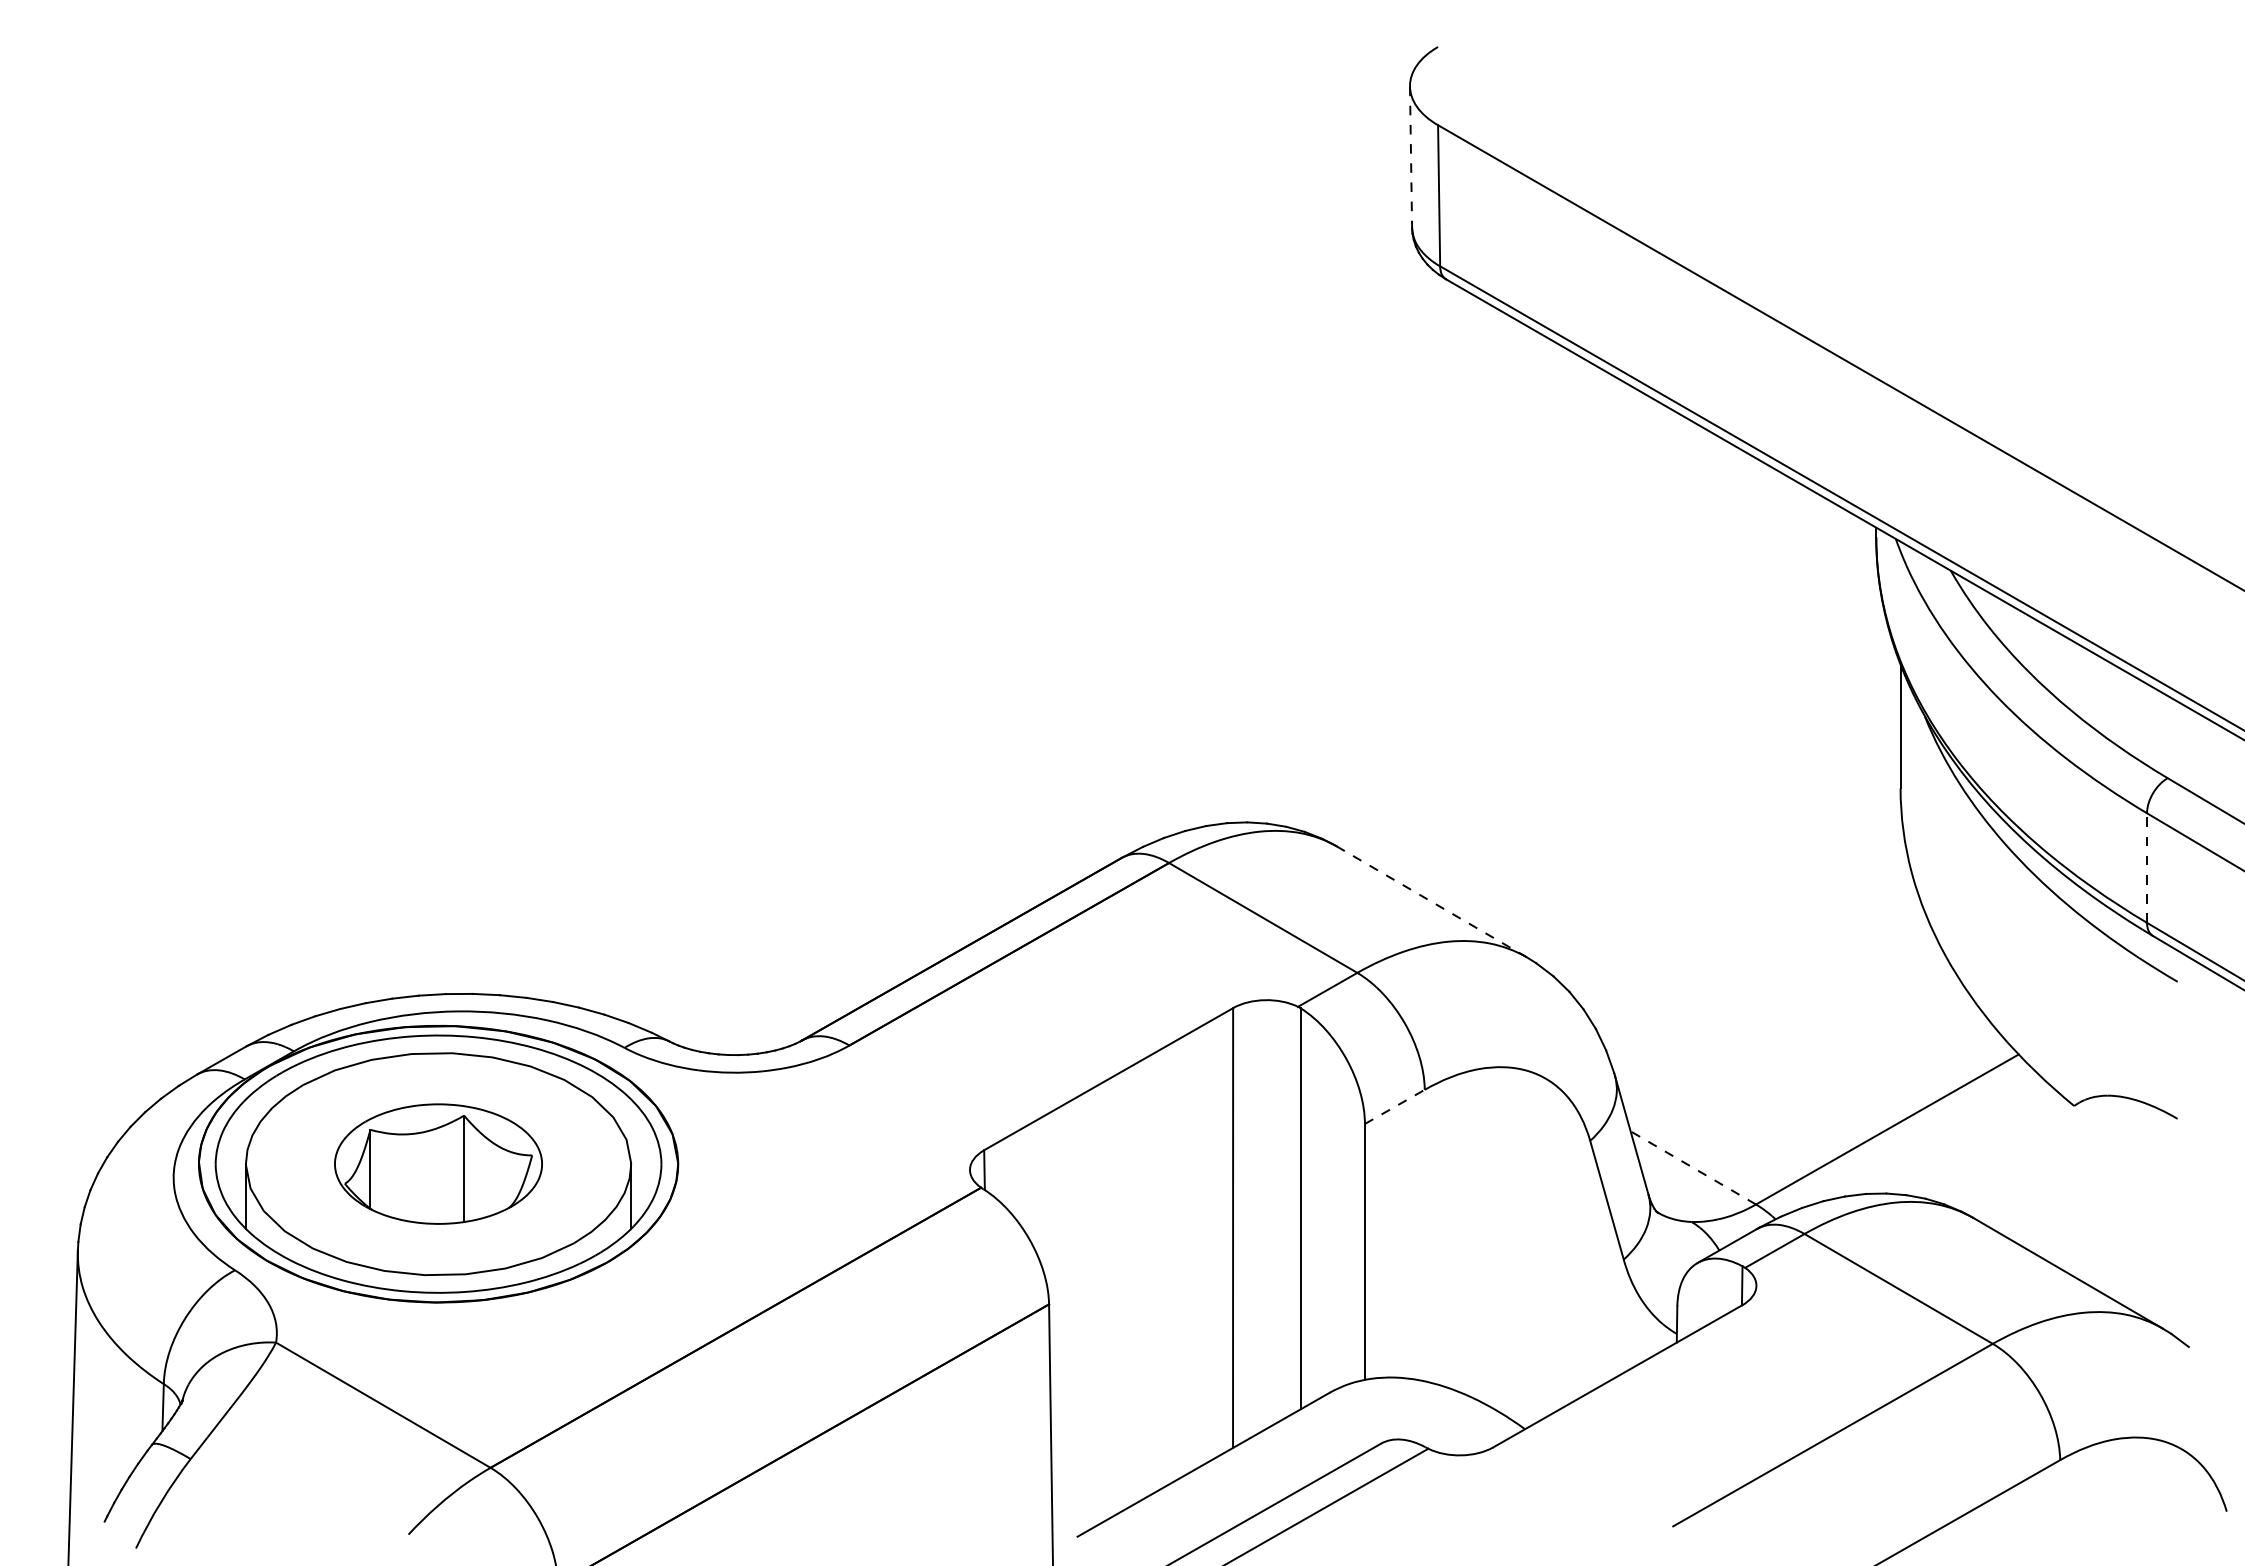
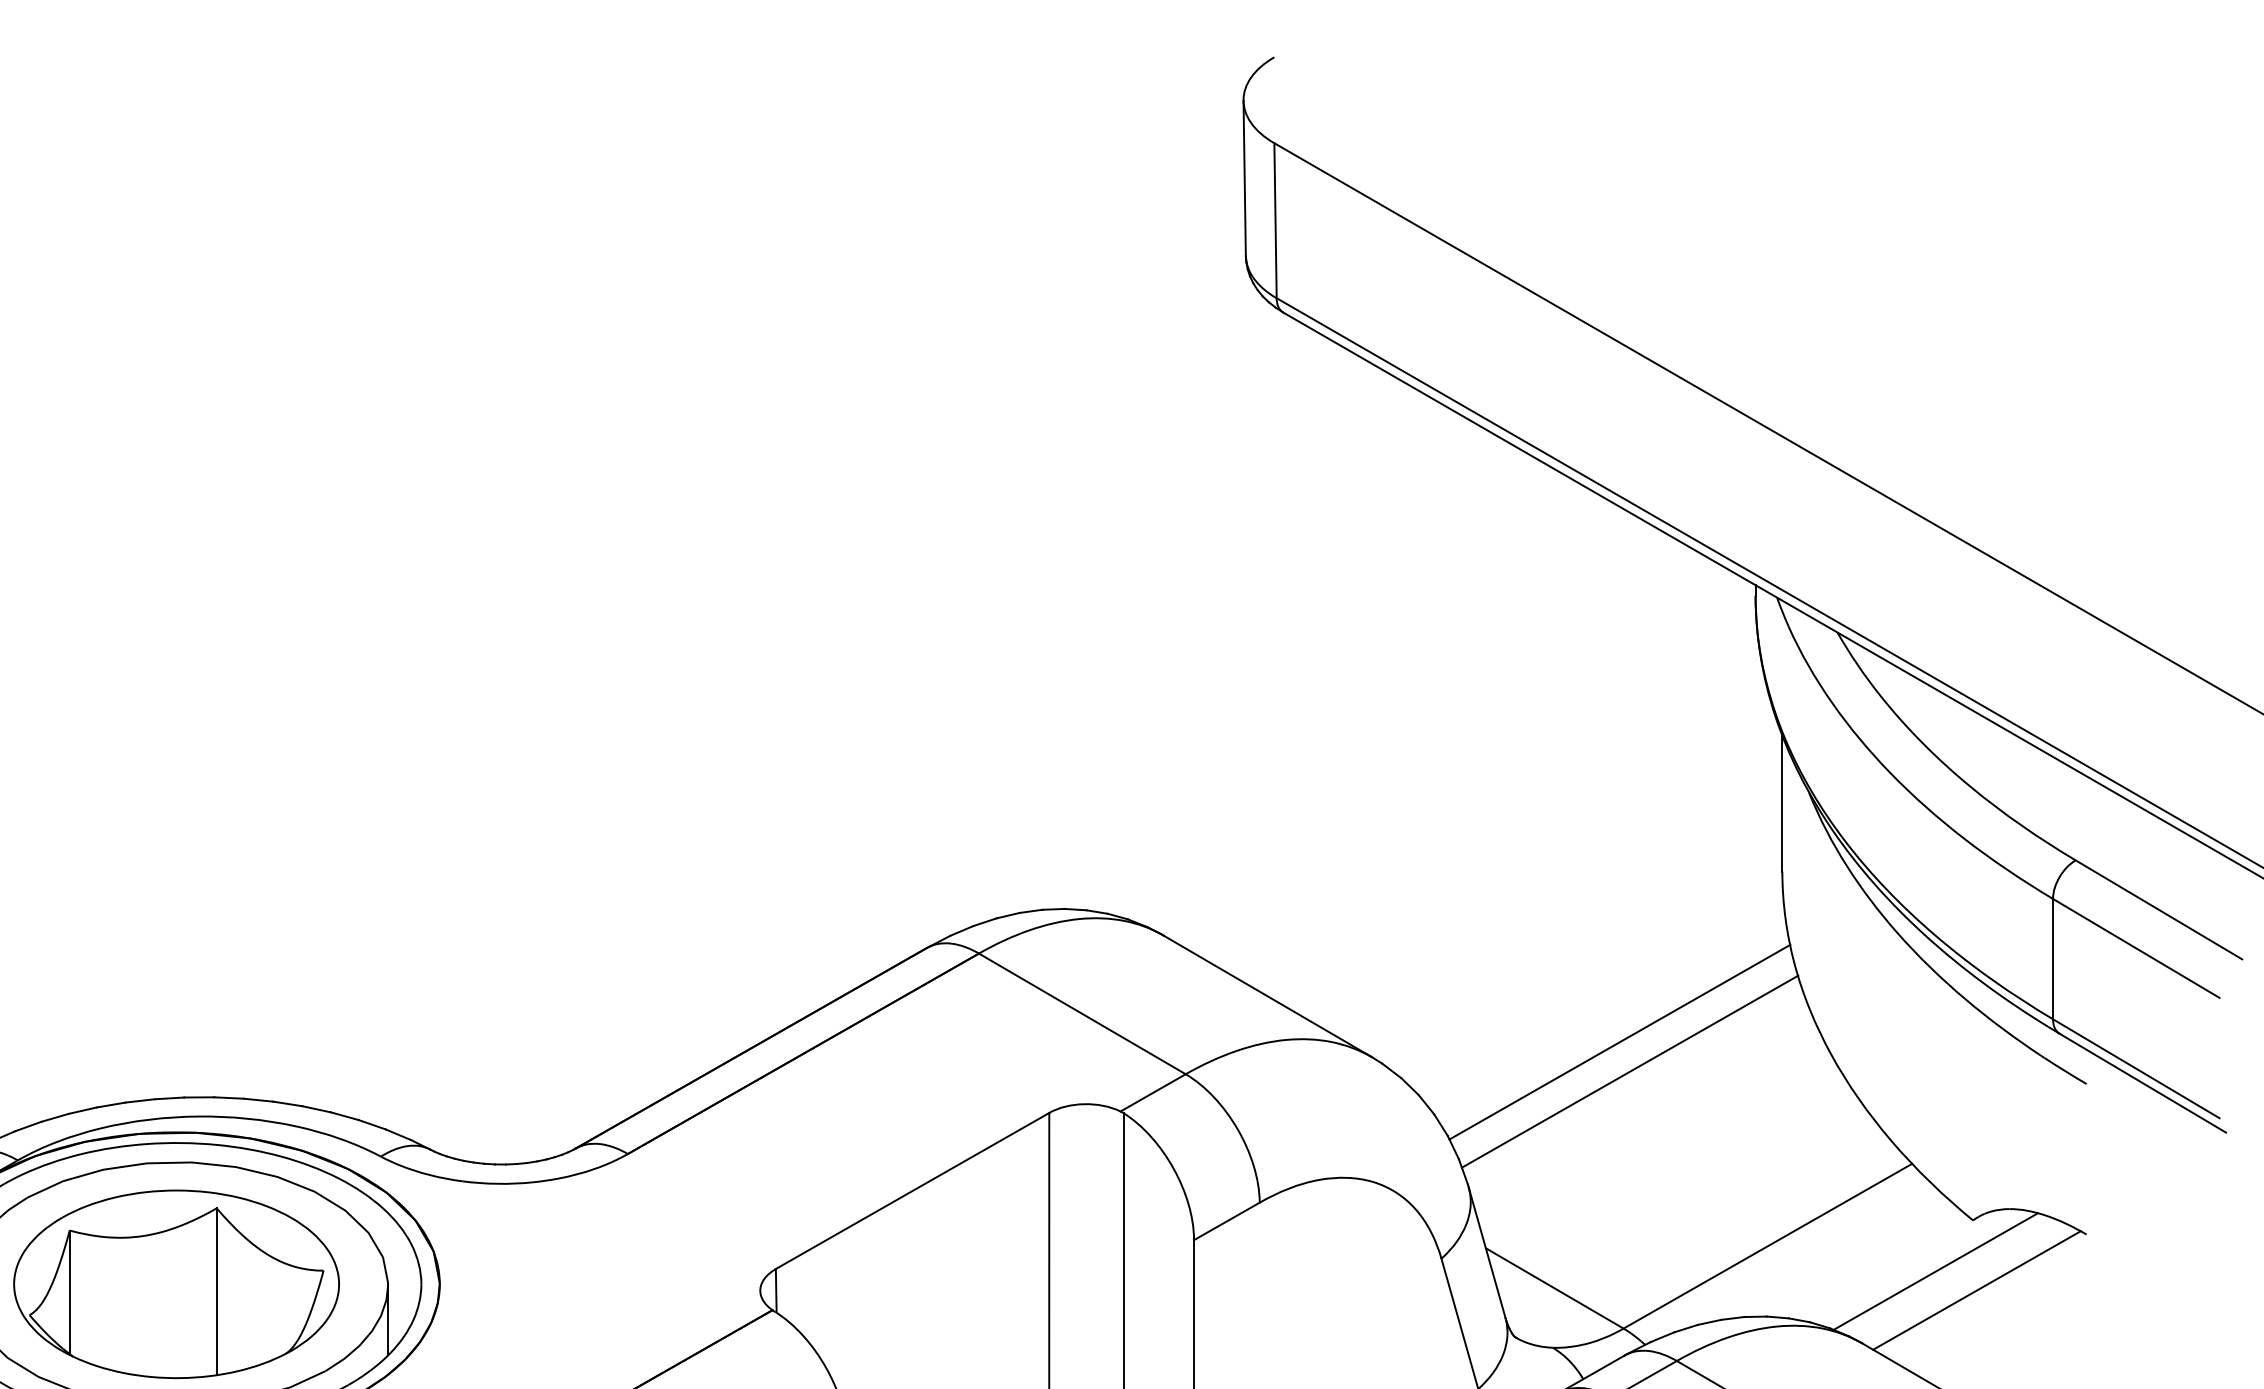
line: (1411, 157) -> (1245, 178), dashed -> solid
line: (2147, 868) -> (2053, 959), dashed -> solid
line: (1432, 902) -> (1268, 996), dashed -> solid
line: (1752, 943) -> (1619, 1041), added
line: (1761, 970) -> (1629, 1071), added
line: (1395, 1106) -> (1227, 1220), dashed -> solid
line: (2040, 1152) -> (1936, 1271), added
part: (438, 1163) -> (176, 1283), size x1.43
line: (1693, 1167) -> (1554, 1287), dashed -> solid
line: (2077, 1169) -> (1976, 1290), added

